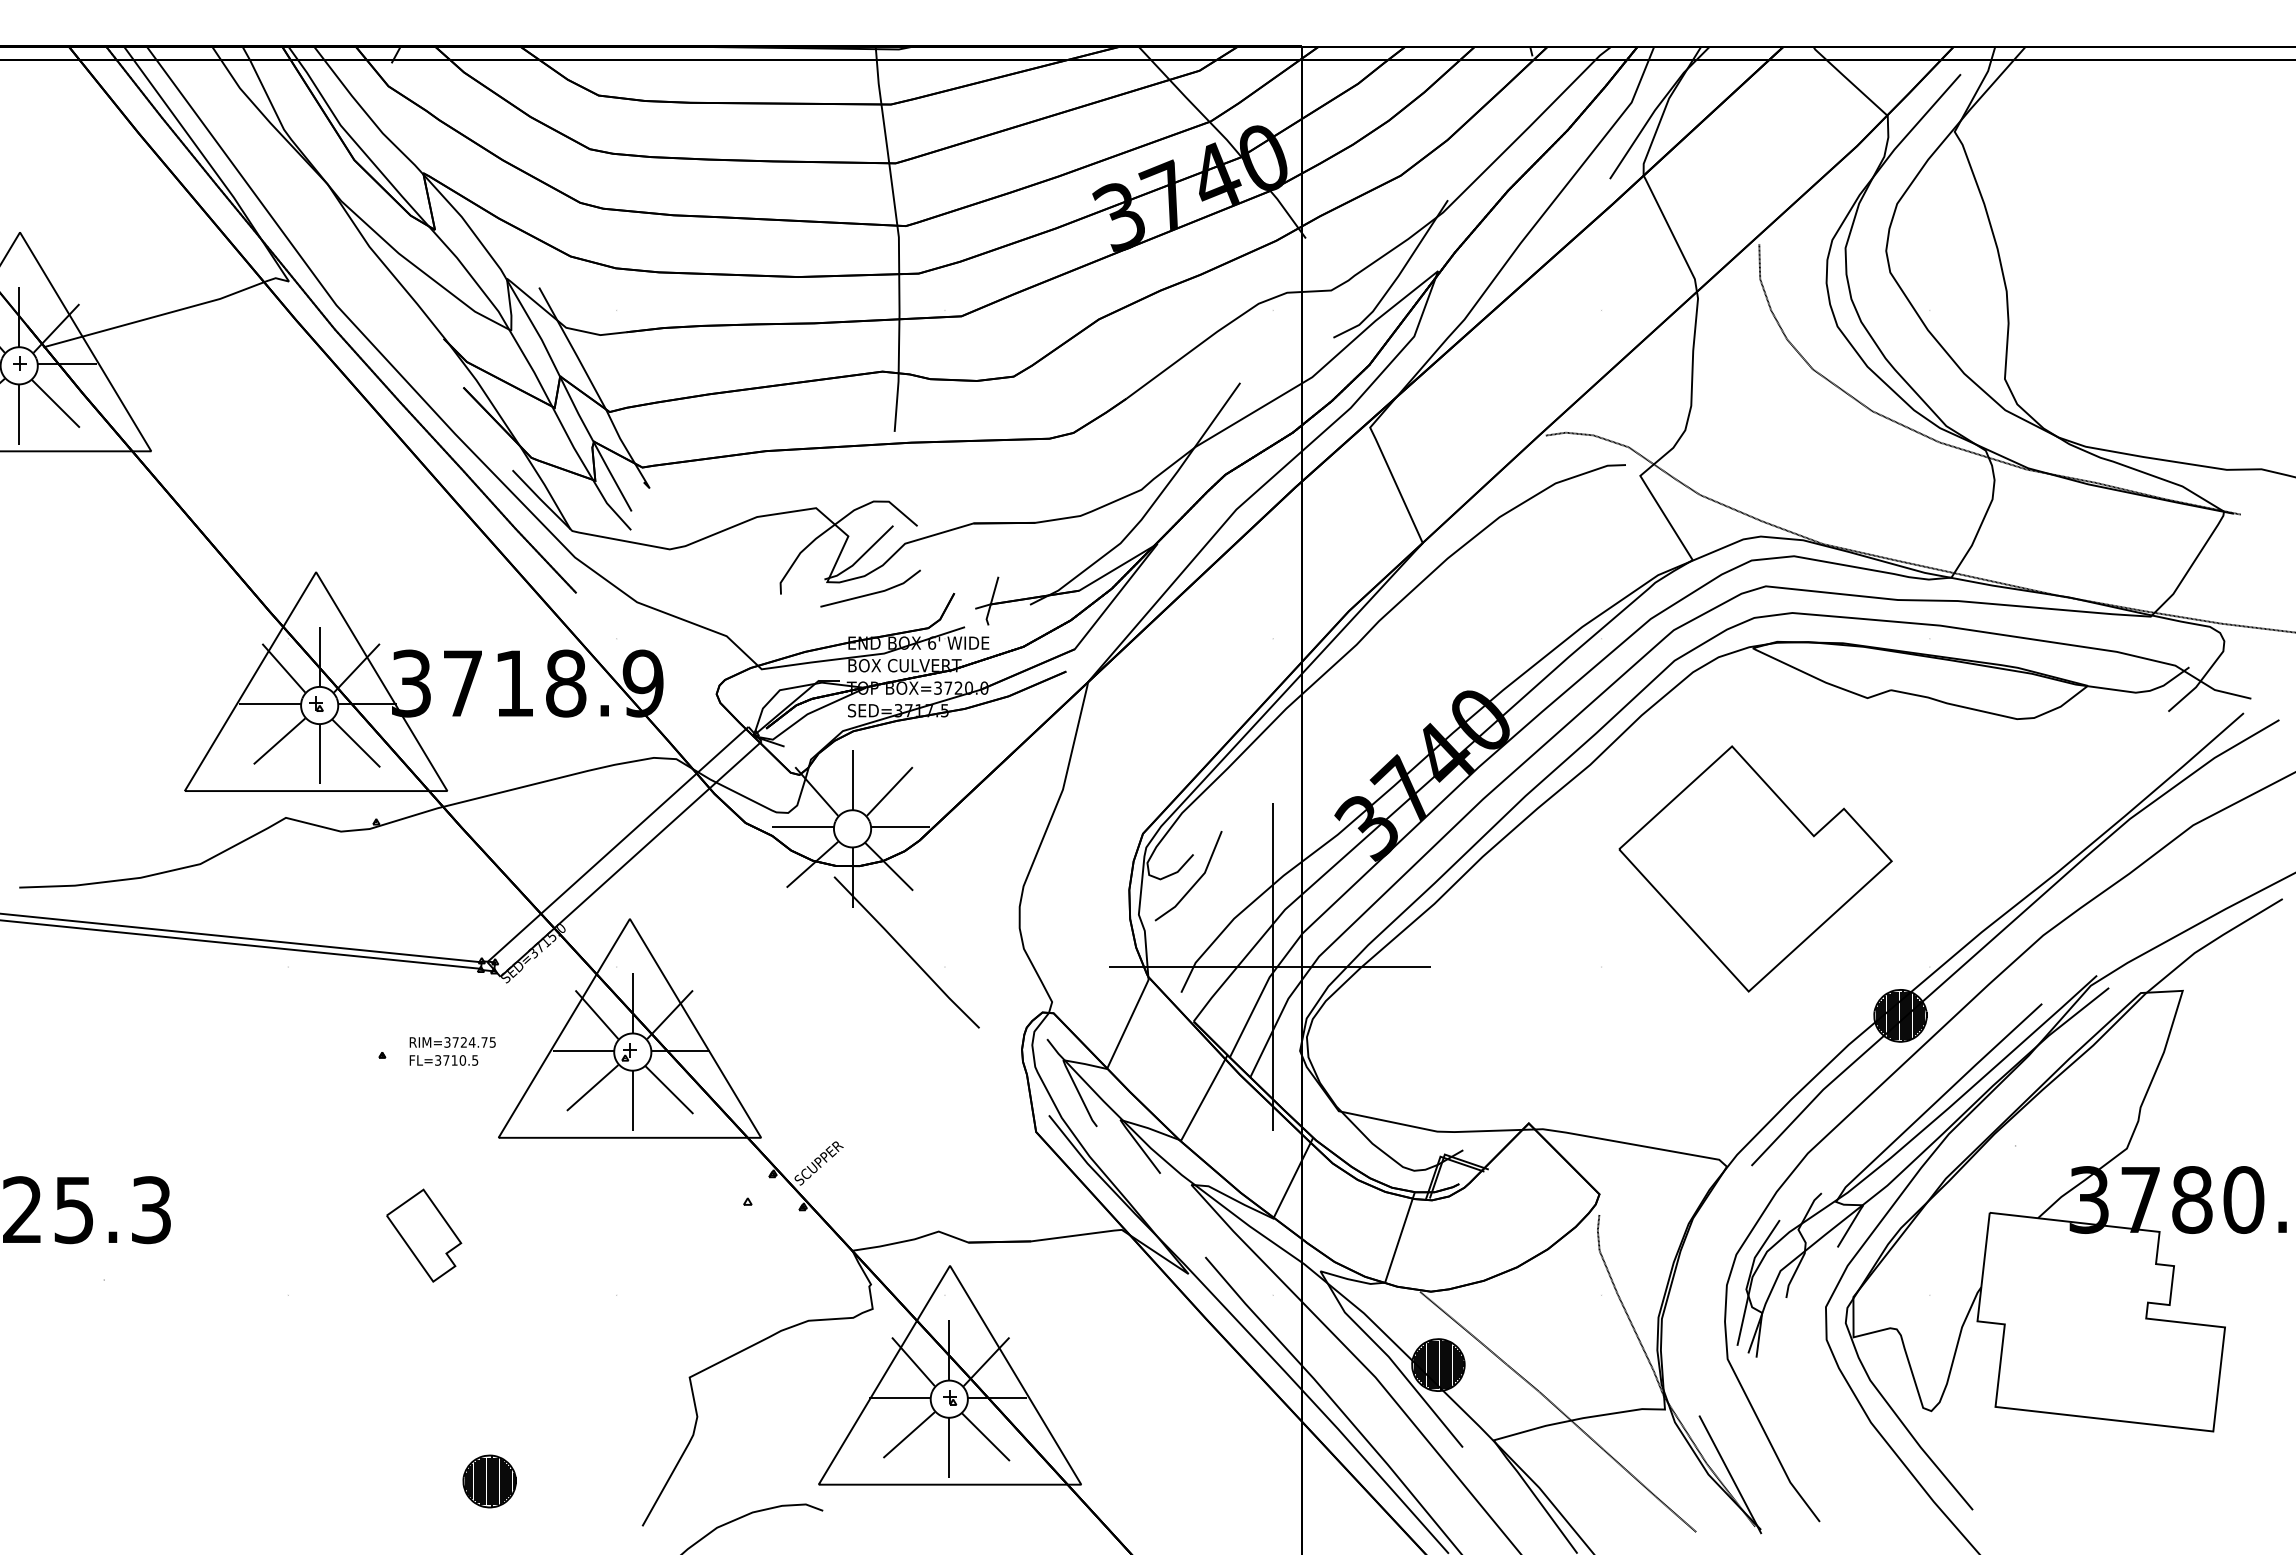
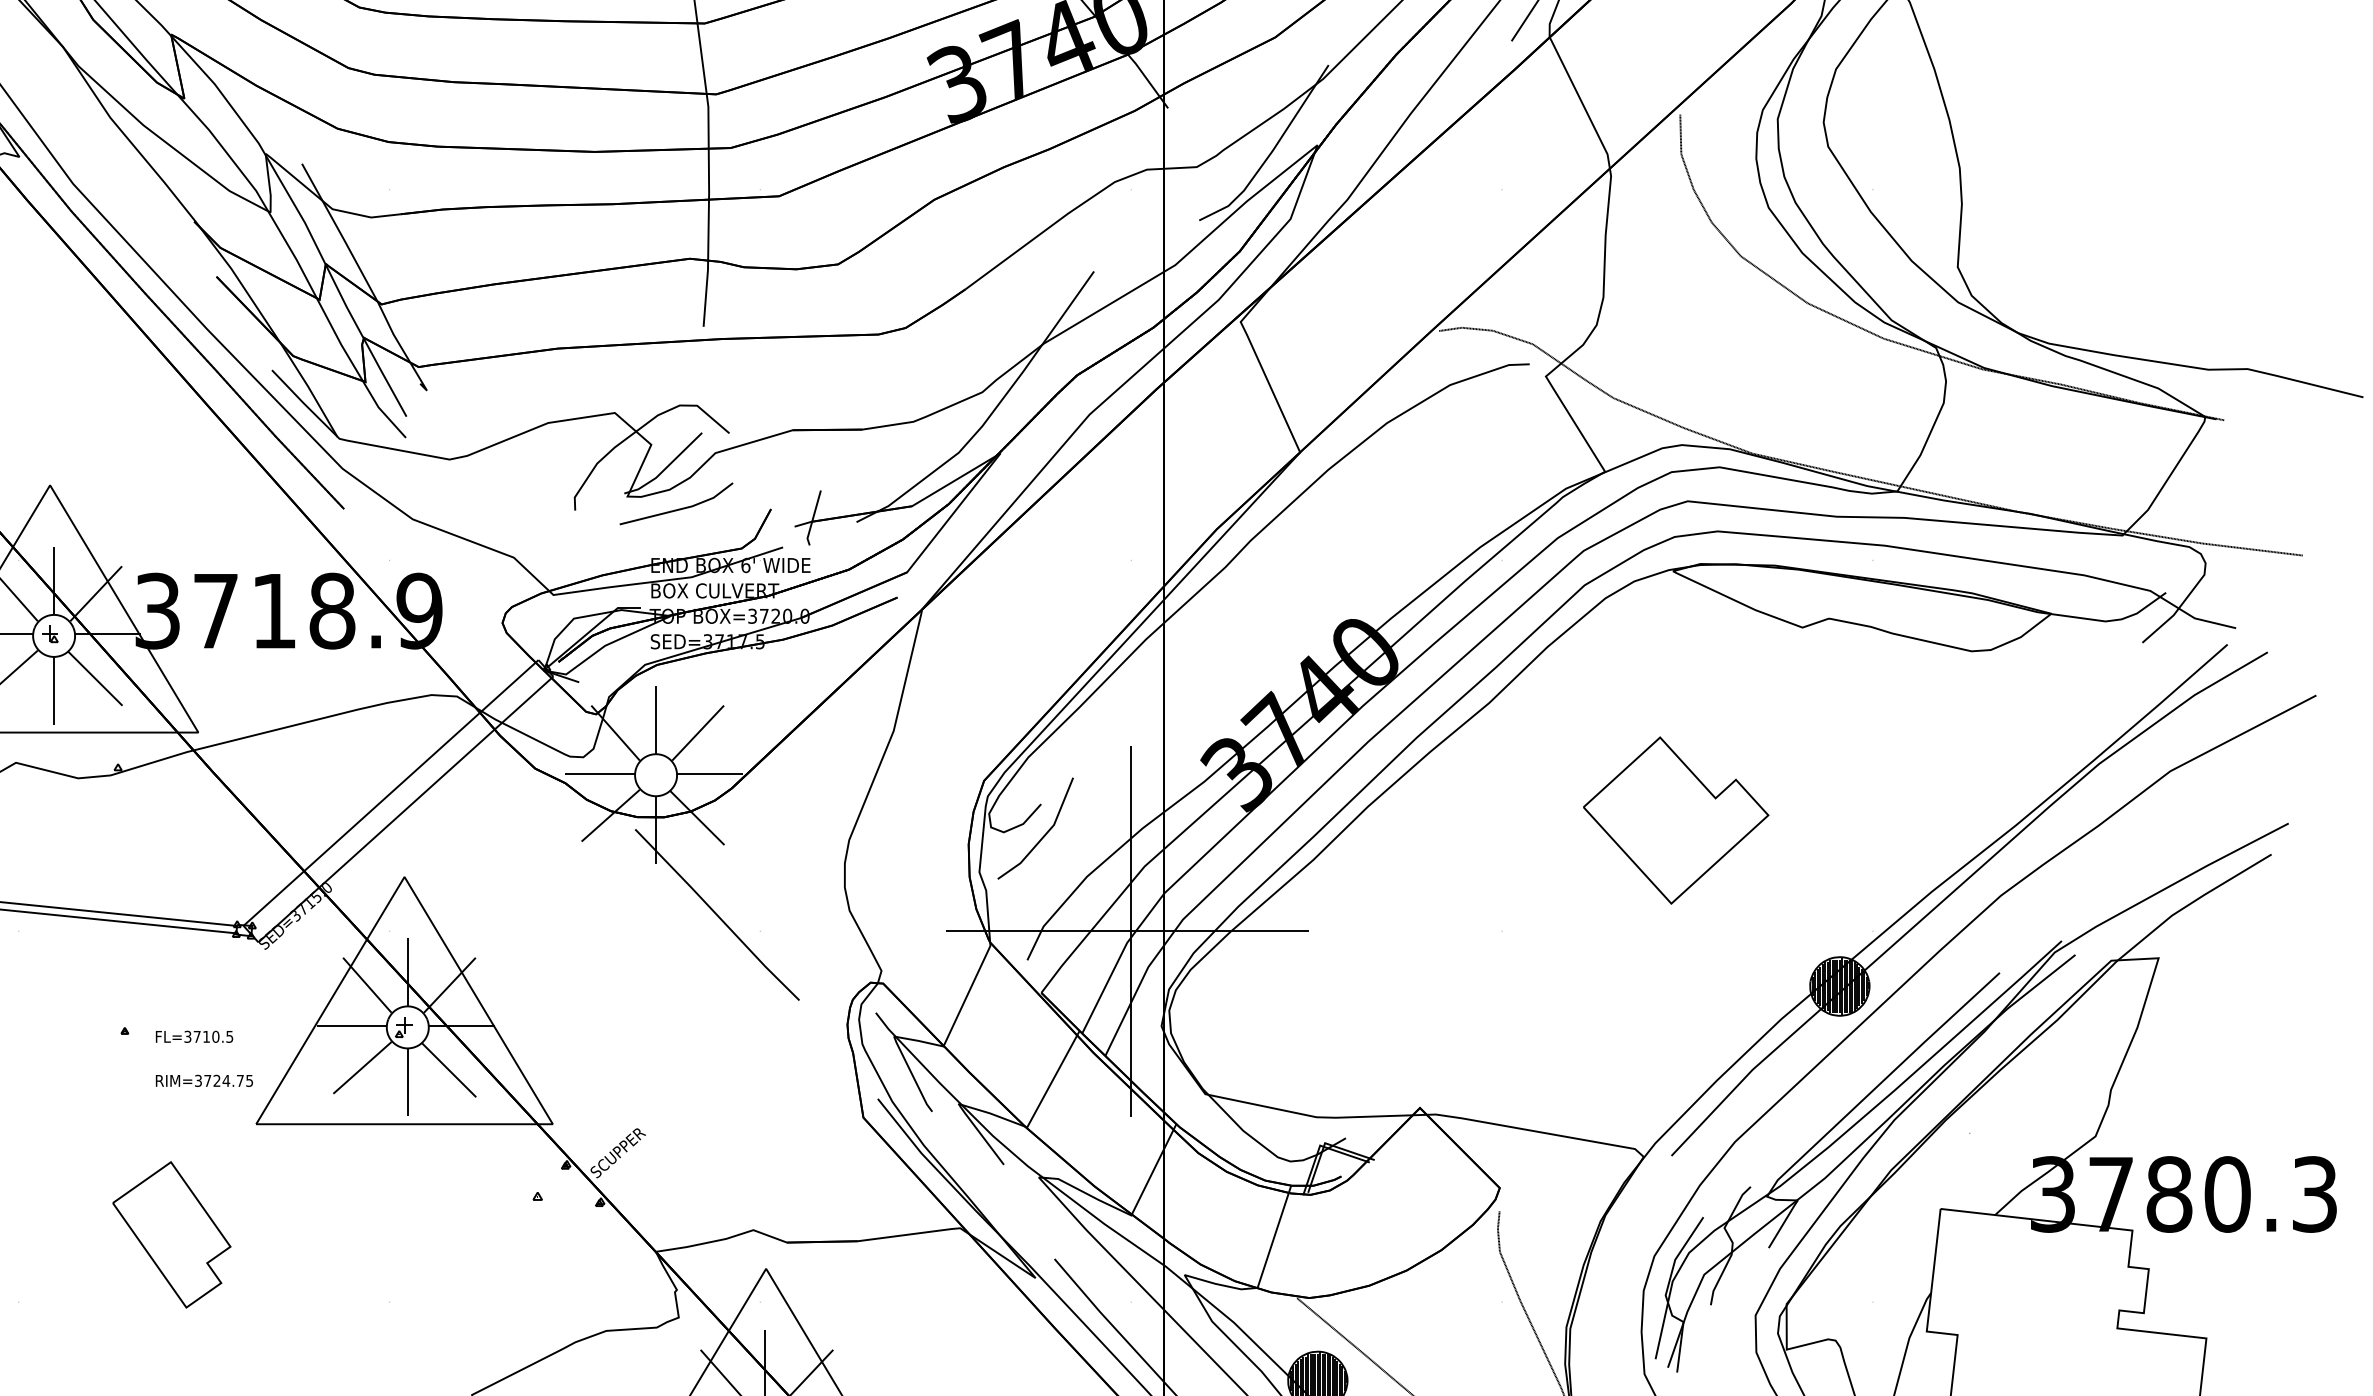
part: (1755, 868) -> (1676, 820), size x0.6
text: (452, 1042) -> (204, 1080), moved
part: (424, 1235) -> (172, 1234), size x1.4

